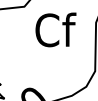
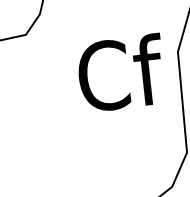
text: (55, 29) -> (120, 72), moved

